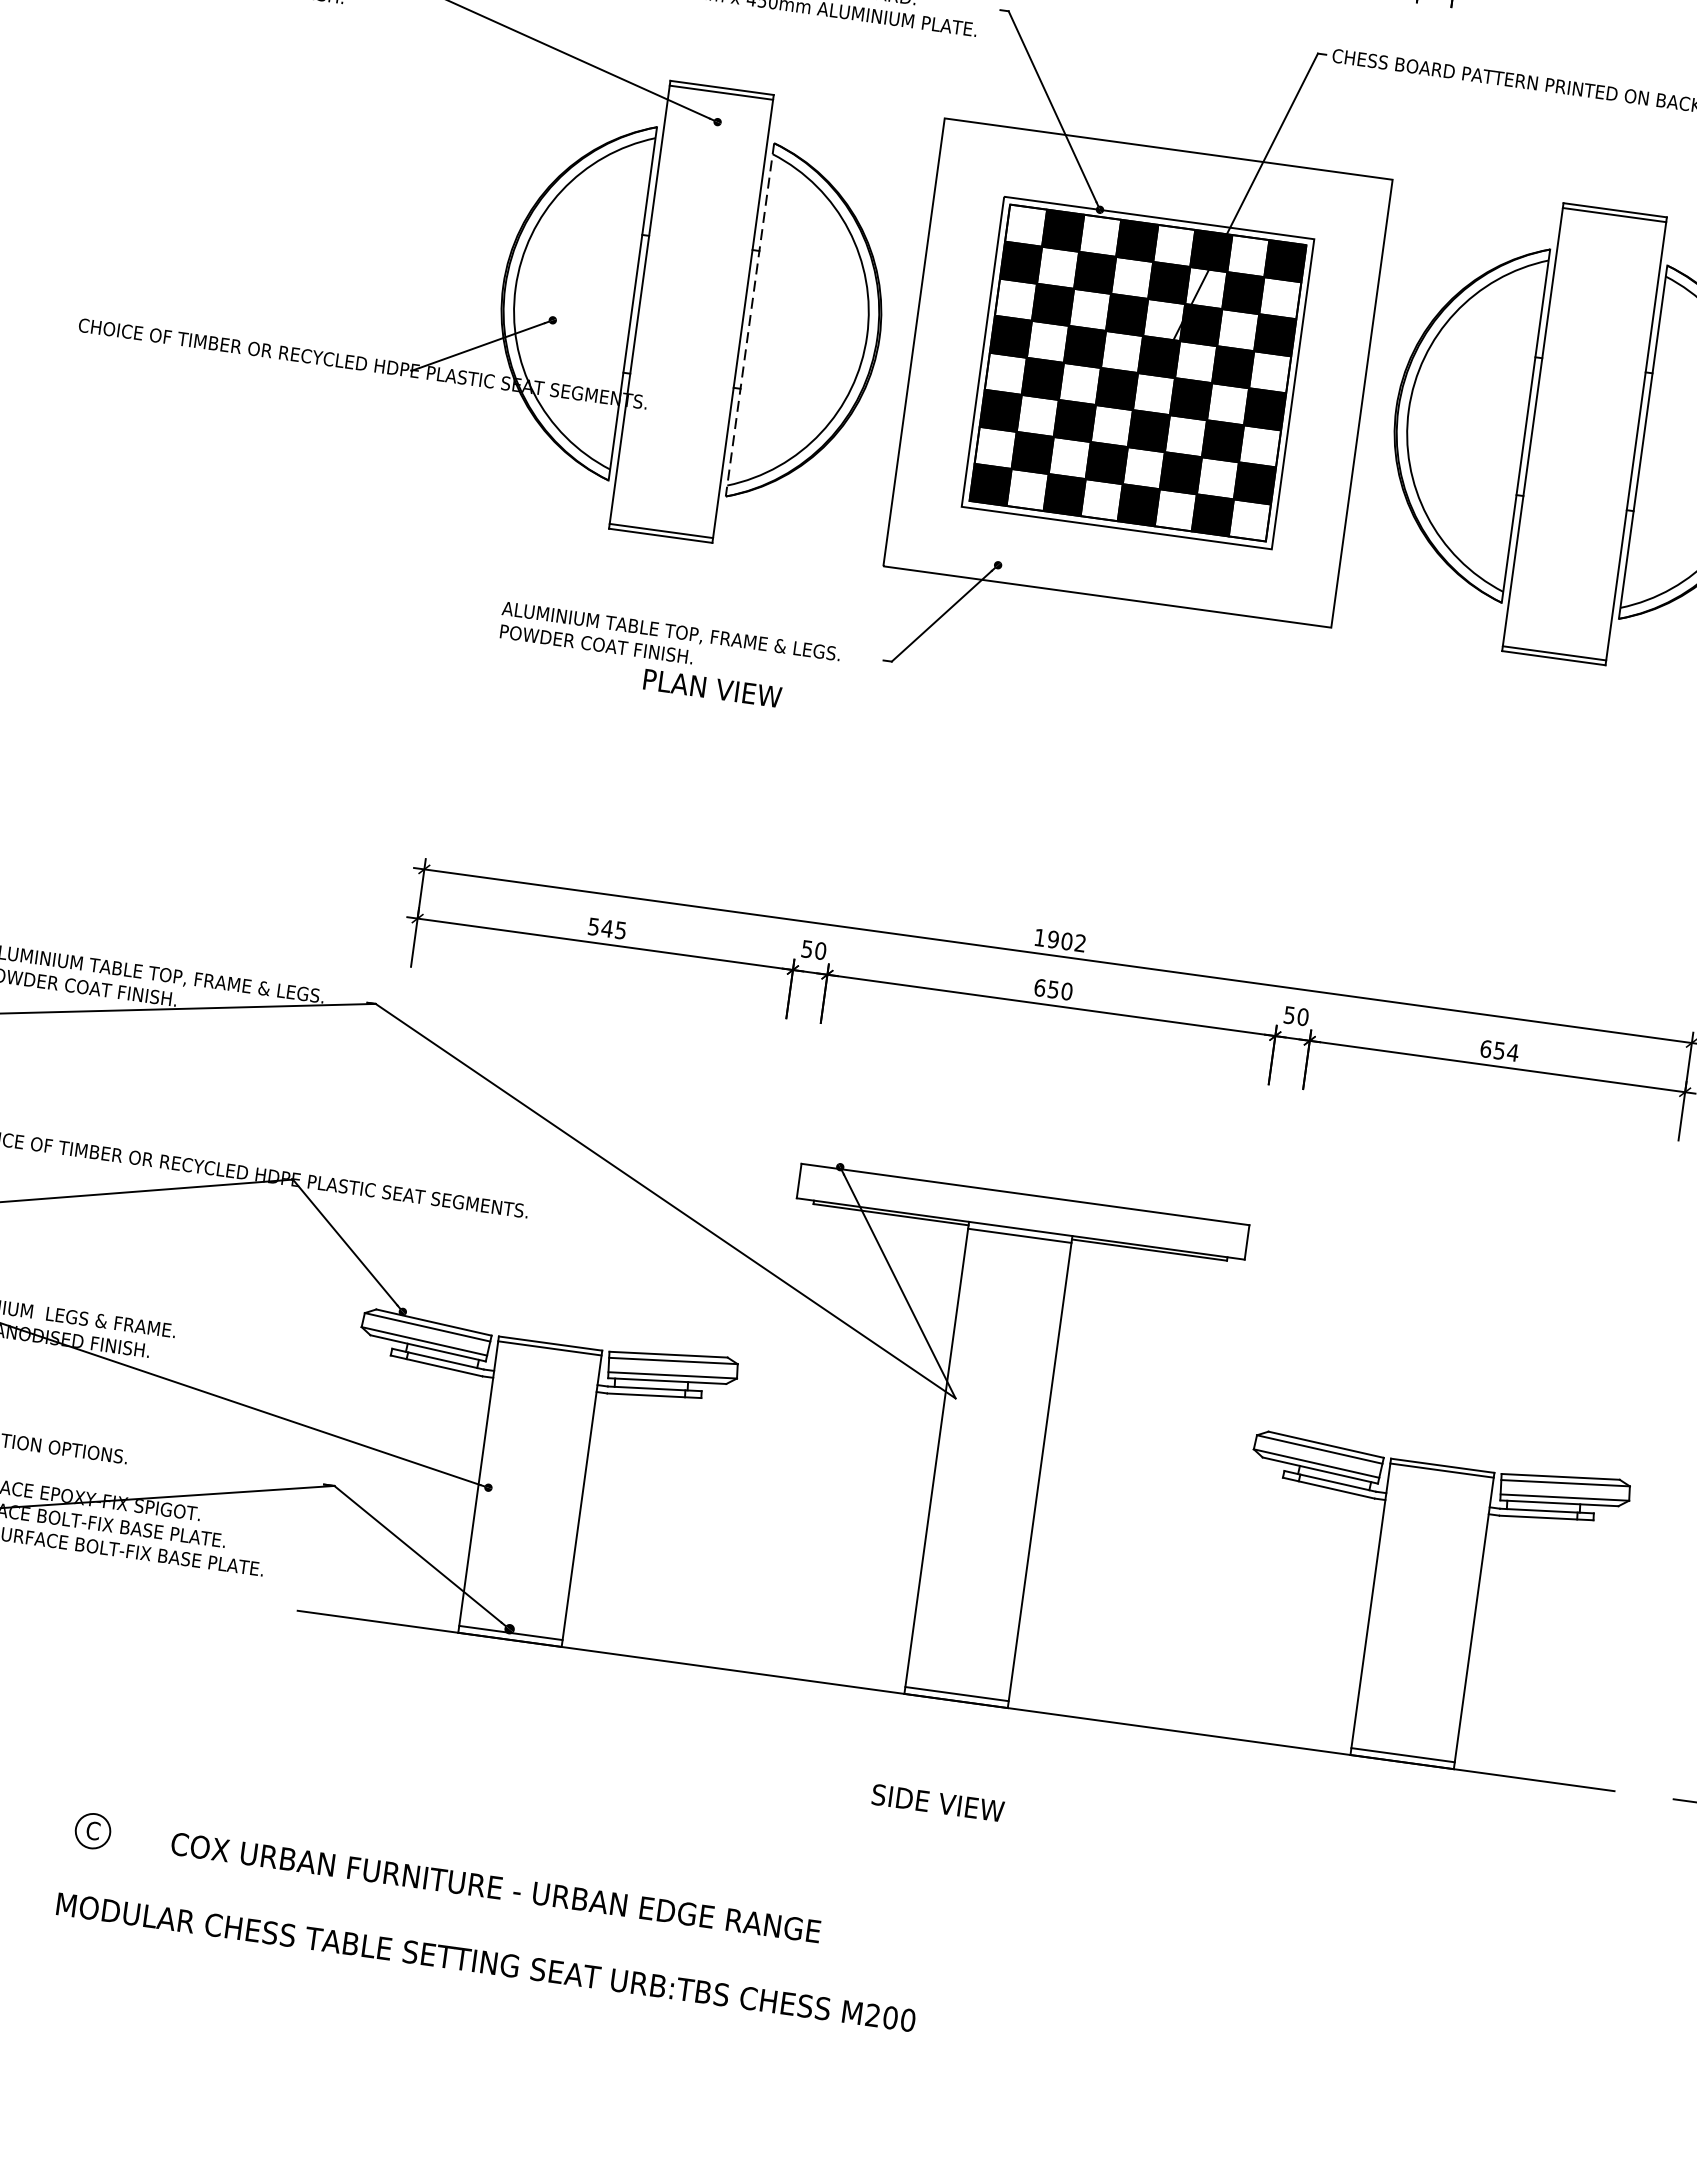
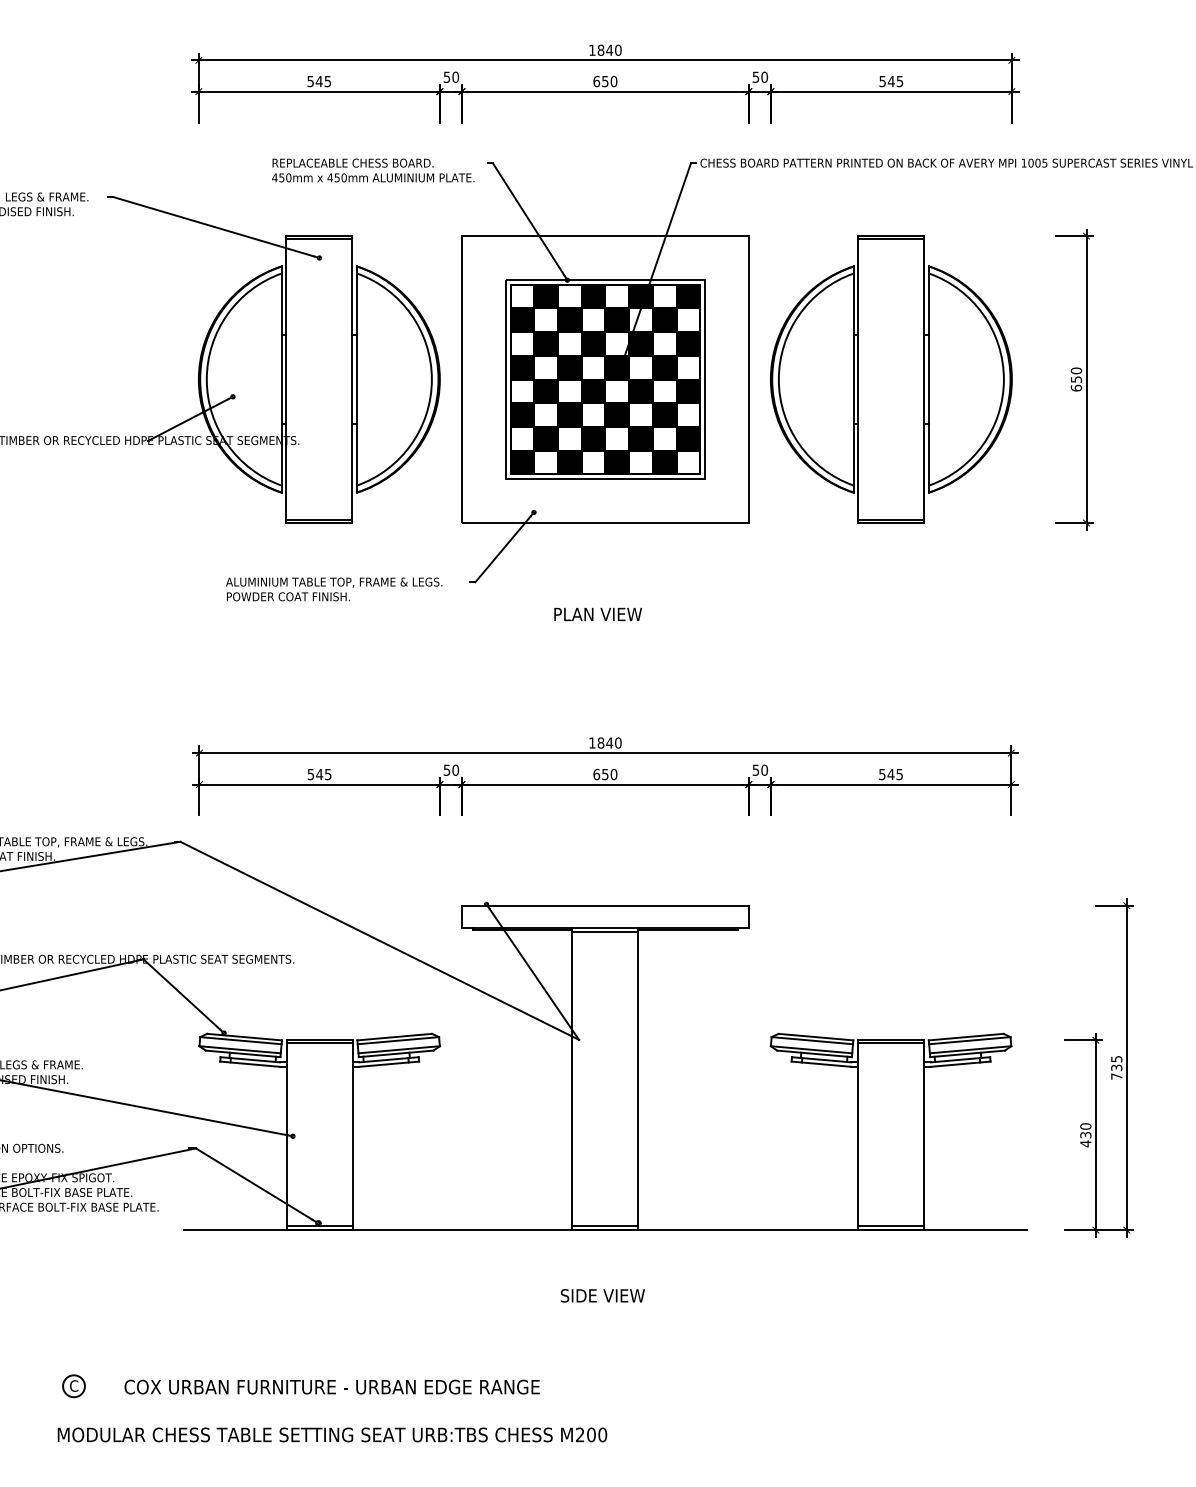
line: (749, 321) -> (356, 380), dashed -> solid
text: (711, 686) -> (597, 613), moved
text: (1066, 940) -> (609, 742), 1902 -> 1840
text: (1500, 1050) -> (891, 774), 654 -> 545

